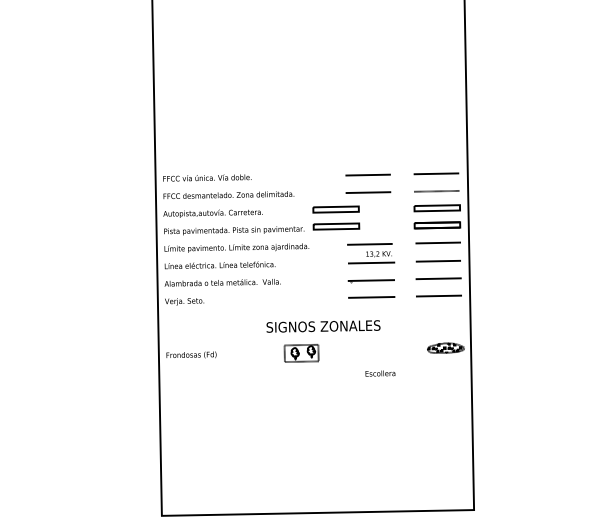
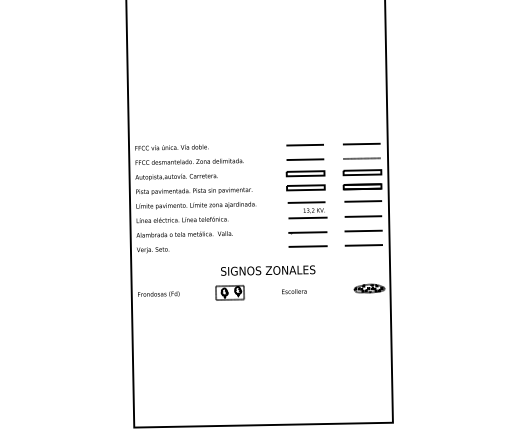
part: (335, 217) -> (305, 180), moved
part: (300, 352) -> (229, 292), moved
text: (380, 373) -> (294, 291), moved

